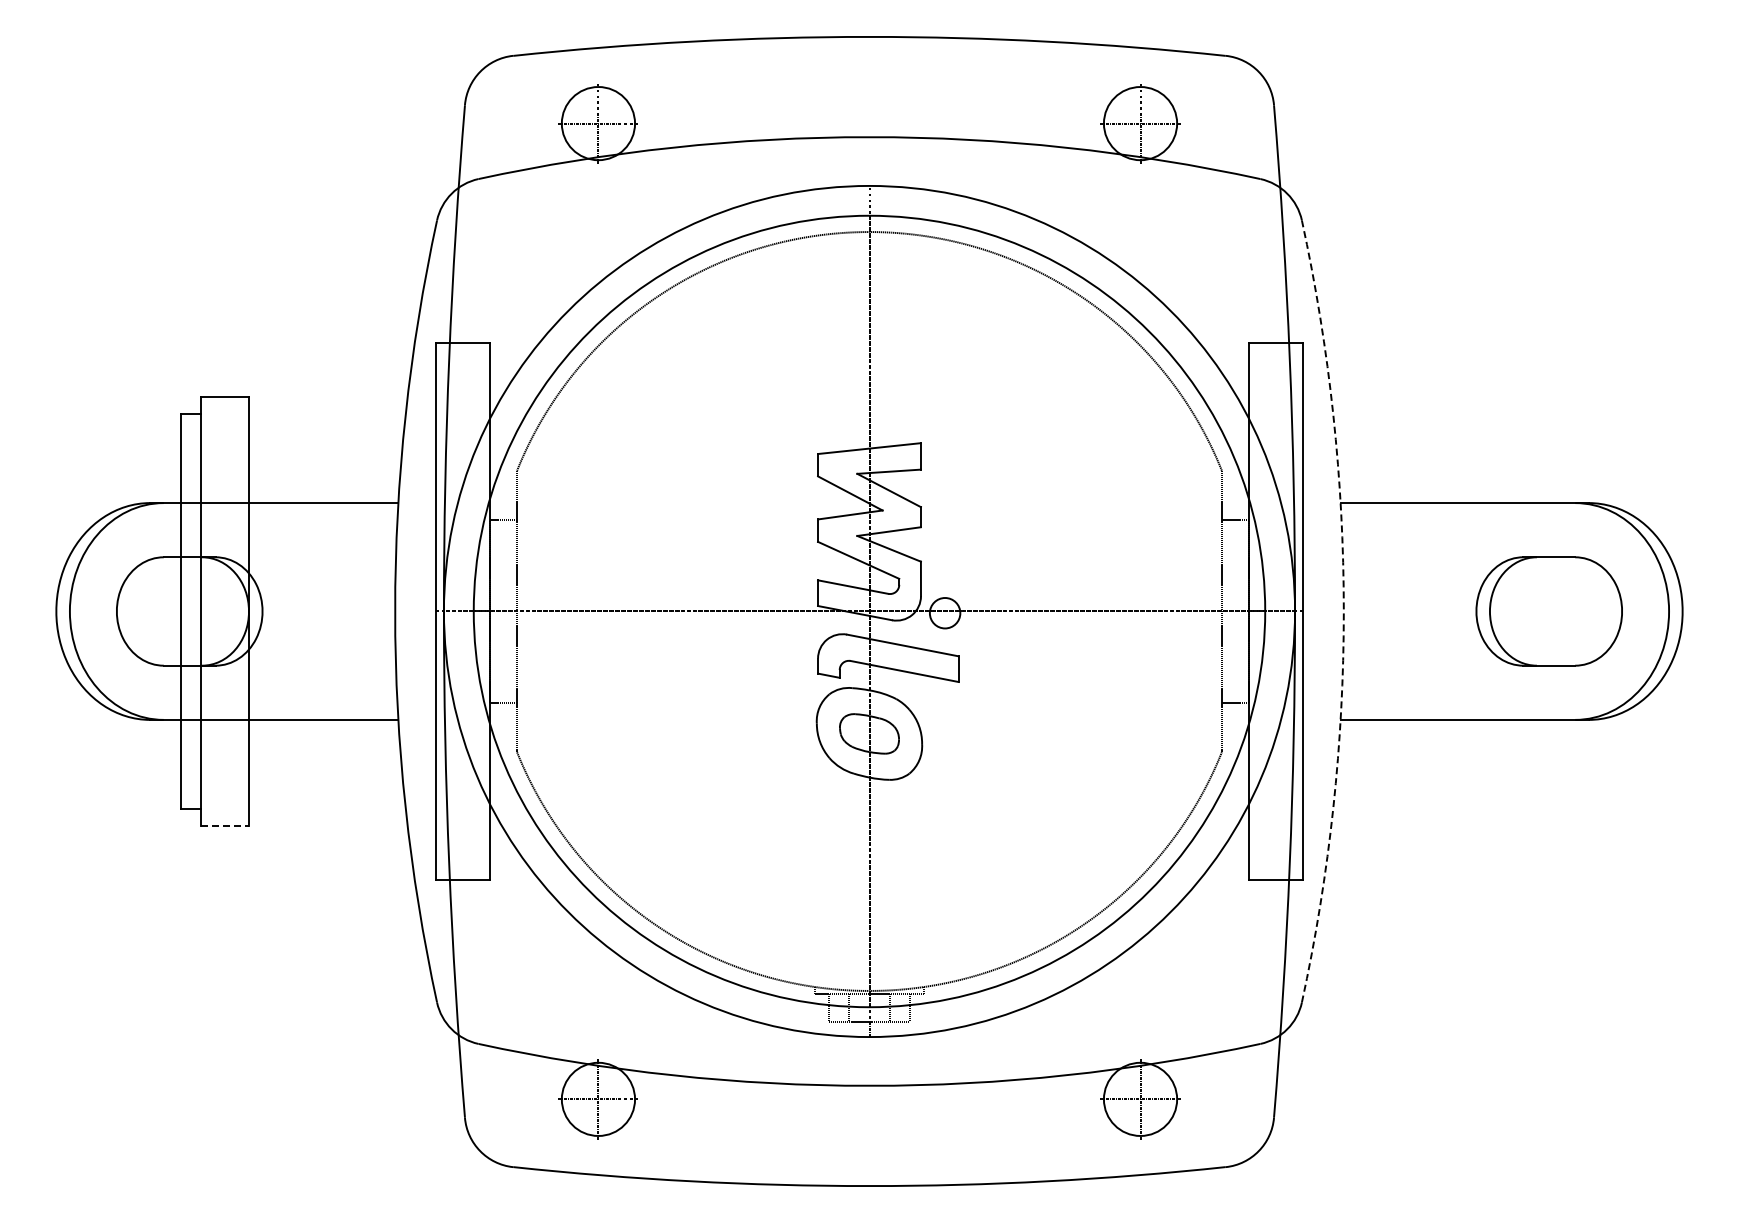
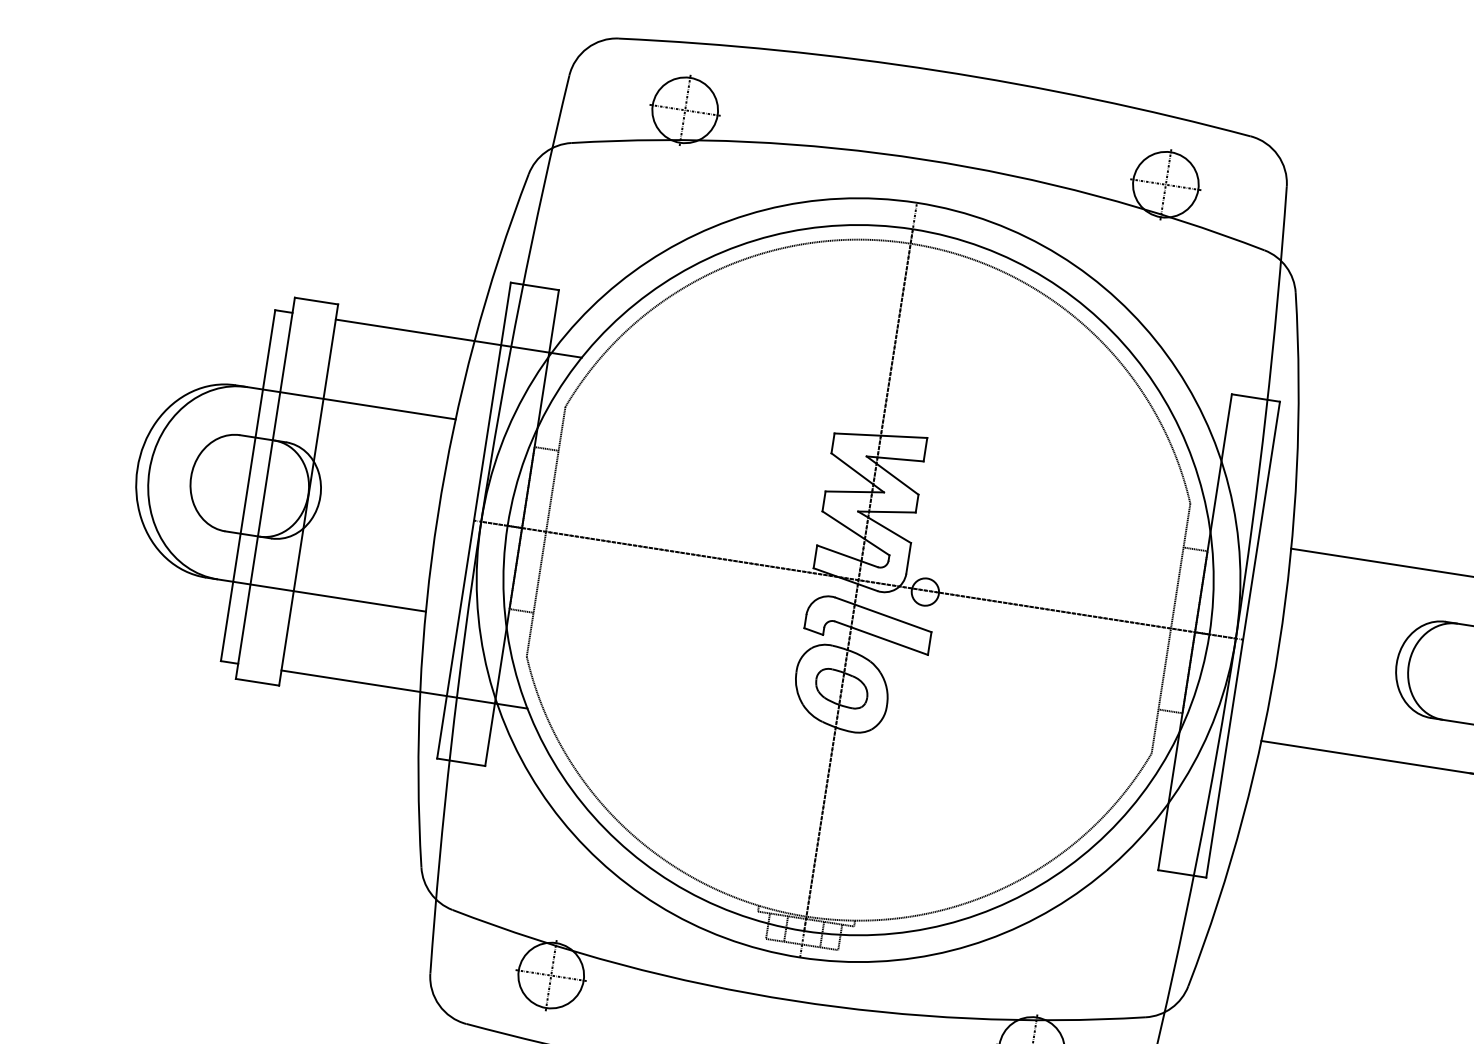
line: (387, 413) -> (458, 338), added
arc: (1343, 611) -> (1278, 645), dashed -> solid
line: (387, 809) -> (403, 689), added
line: (225, 826) -> (257, 682), dashed -> solid

